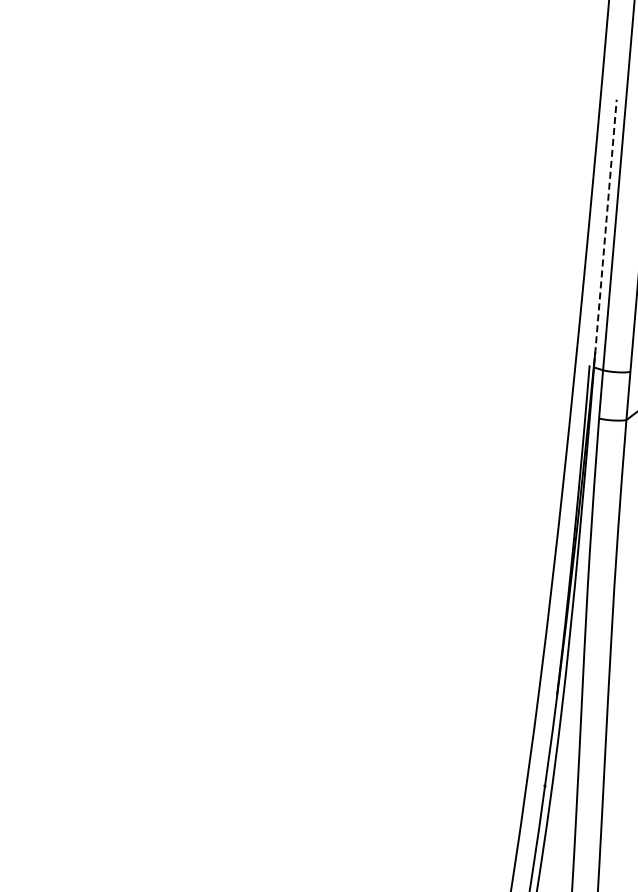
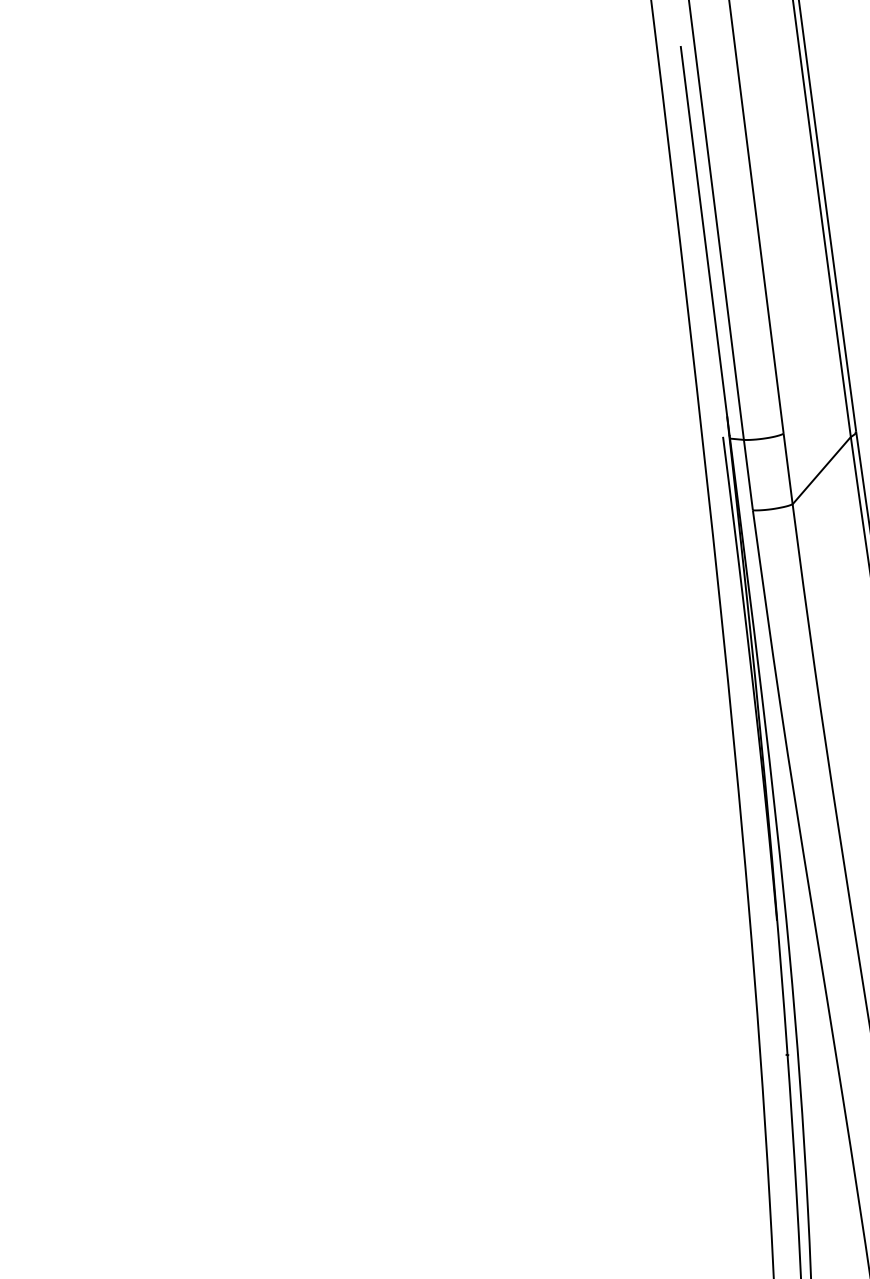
line: (605, 231) -> (704, 239), dashed -> solid

